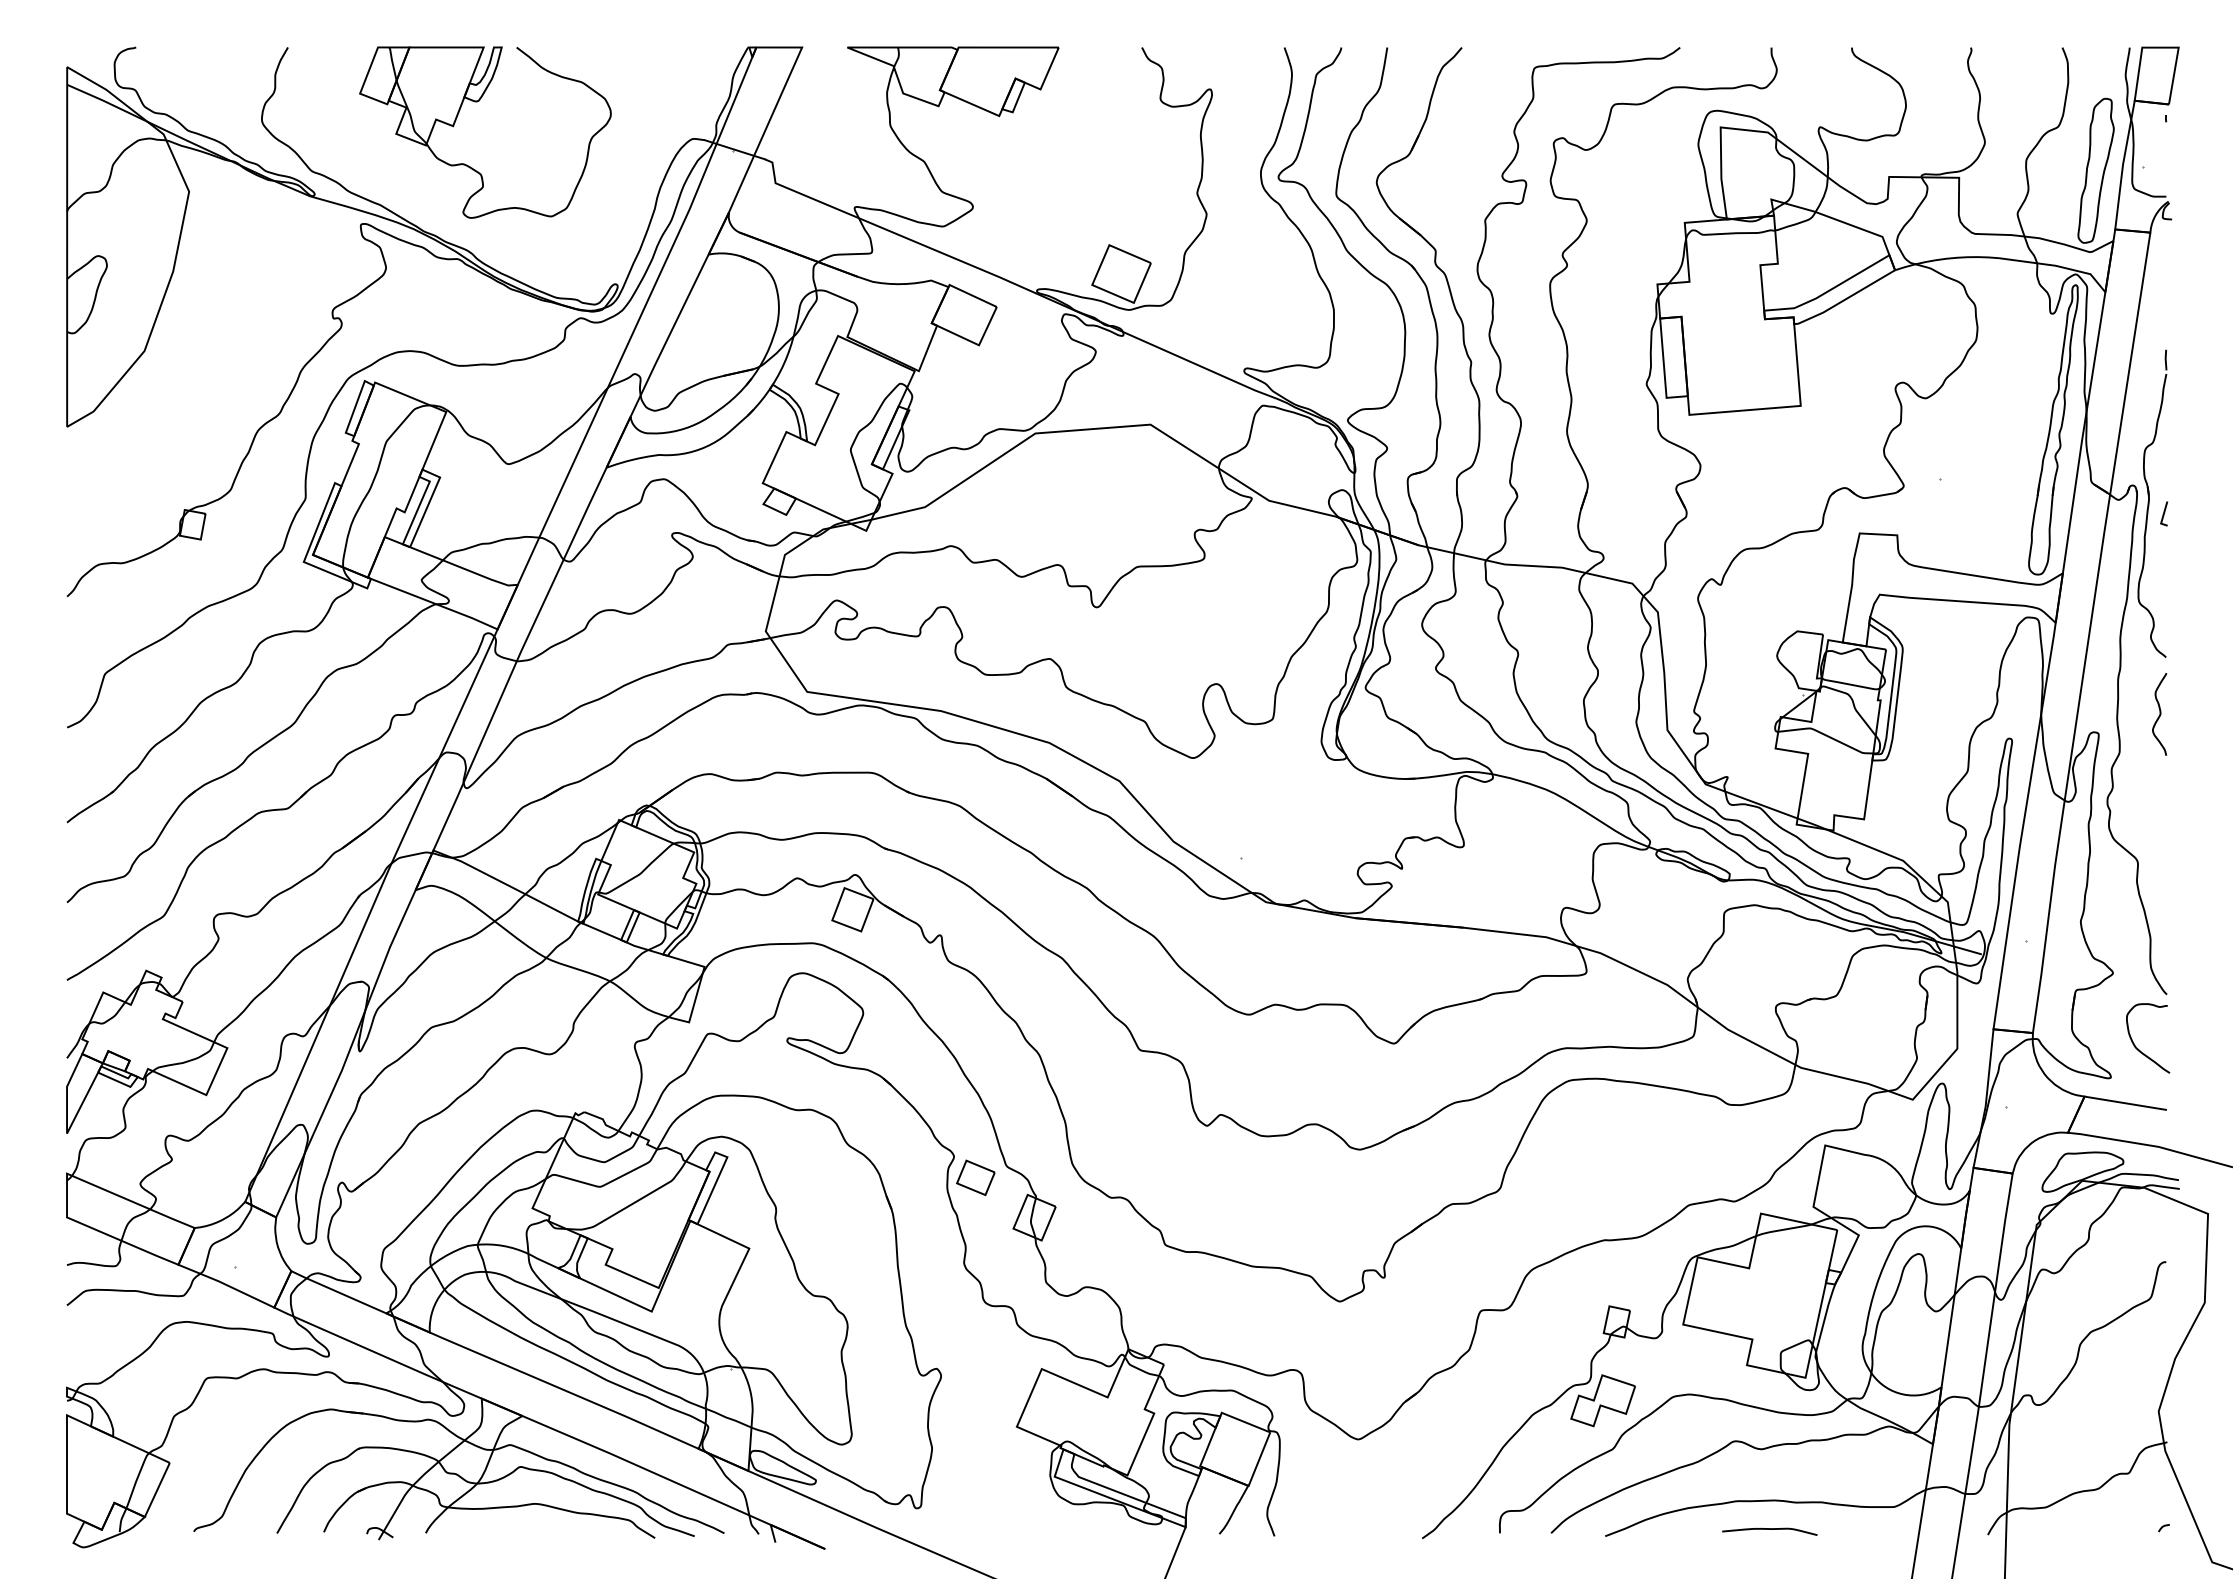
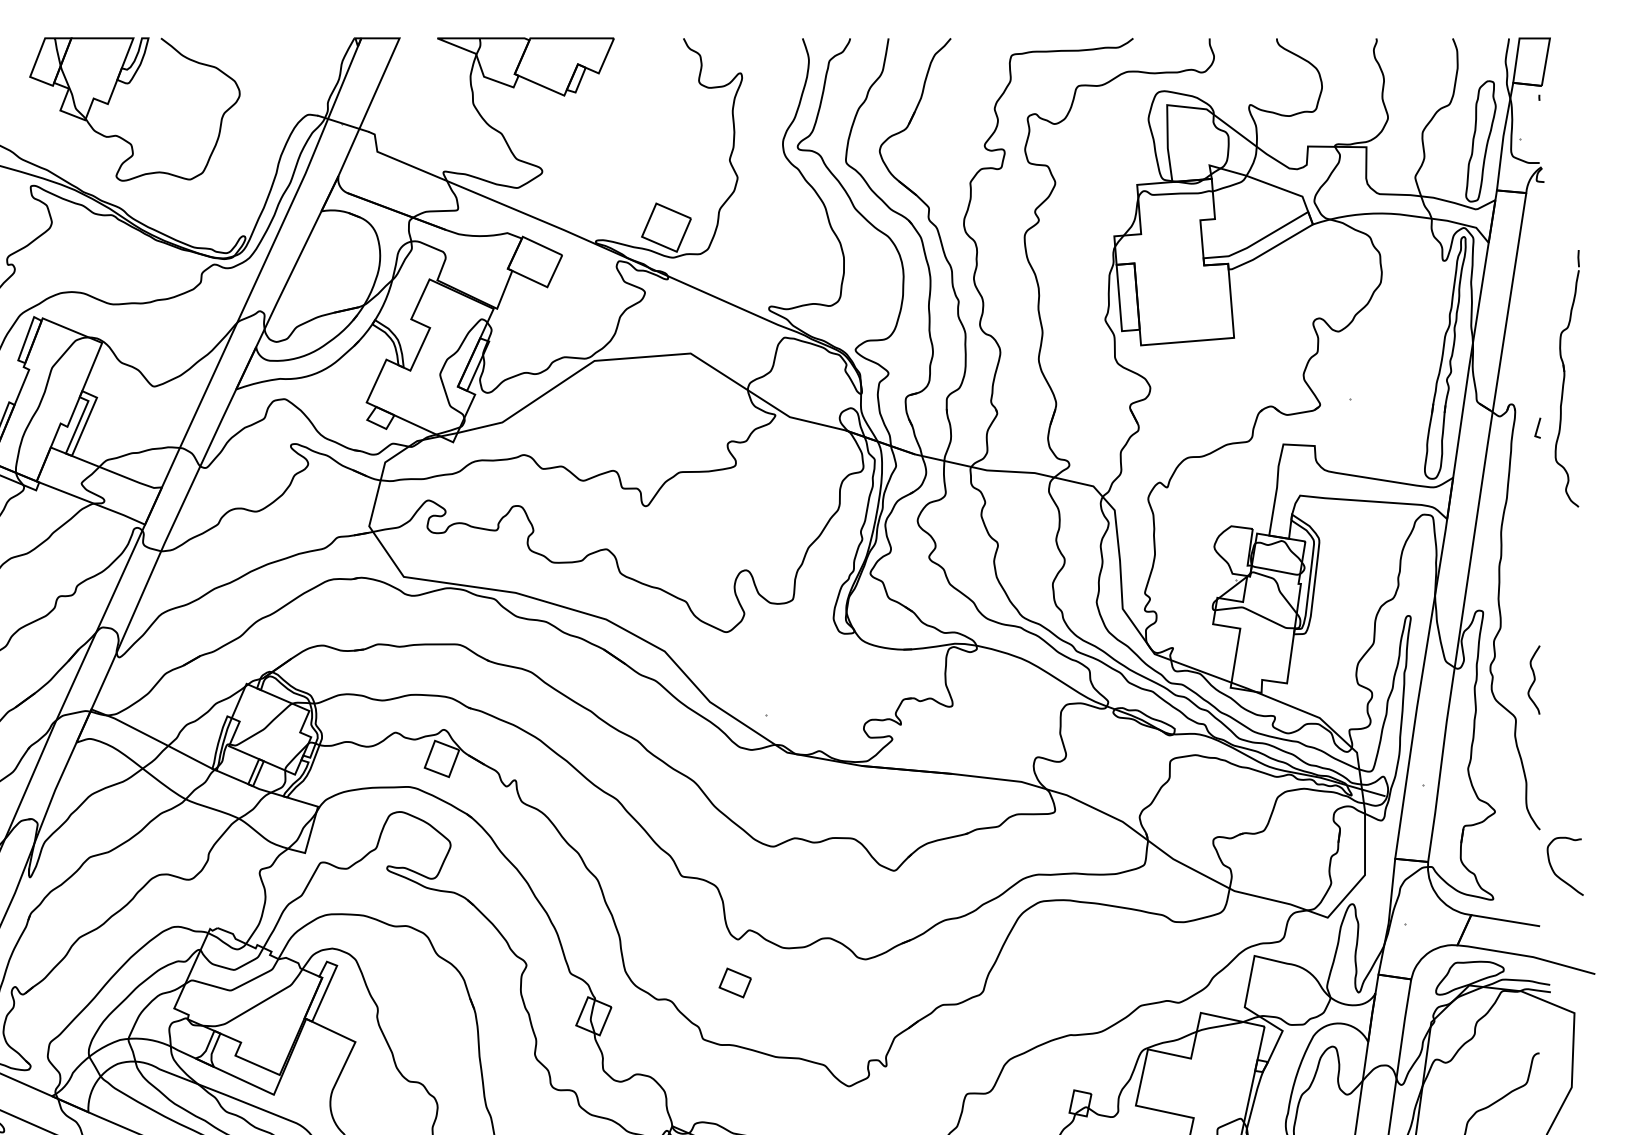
part: (2152, 503) -> (1567, 378), moved
curve: (2159, 714) -> (1533, 680), moved
curve: (2138, 1048) -> (1557, 874), moved
part: (975, 1177) -> (734, 982), moved

